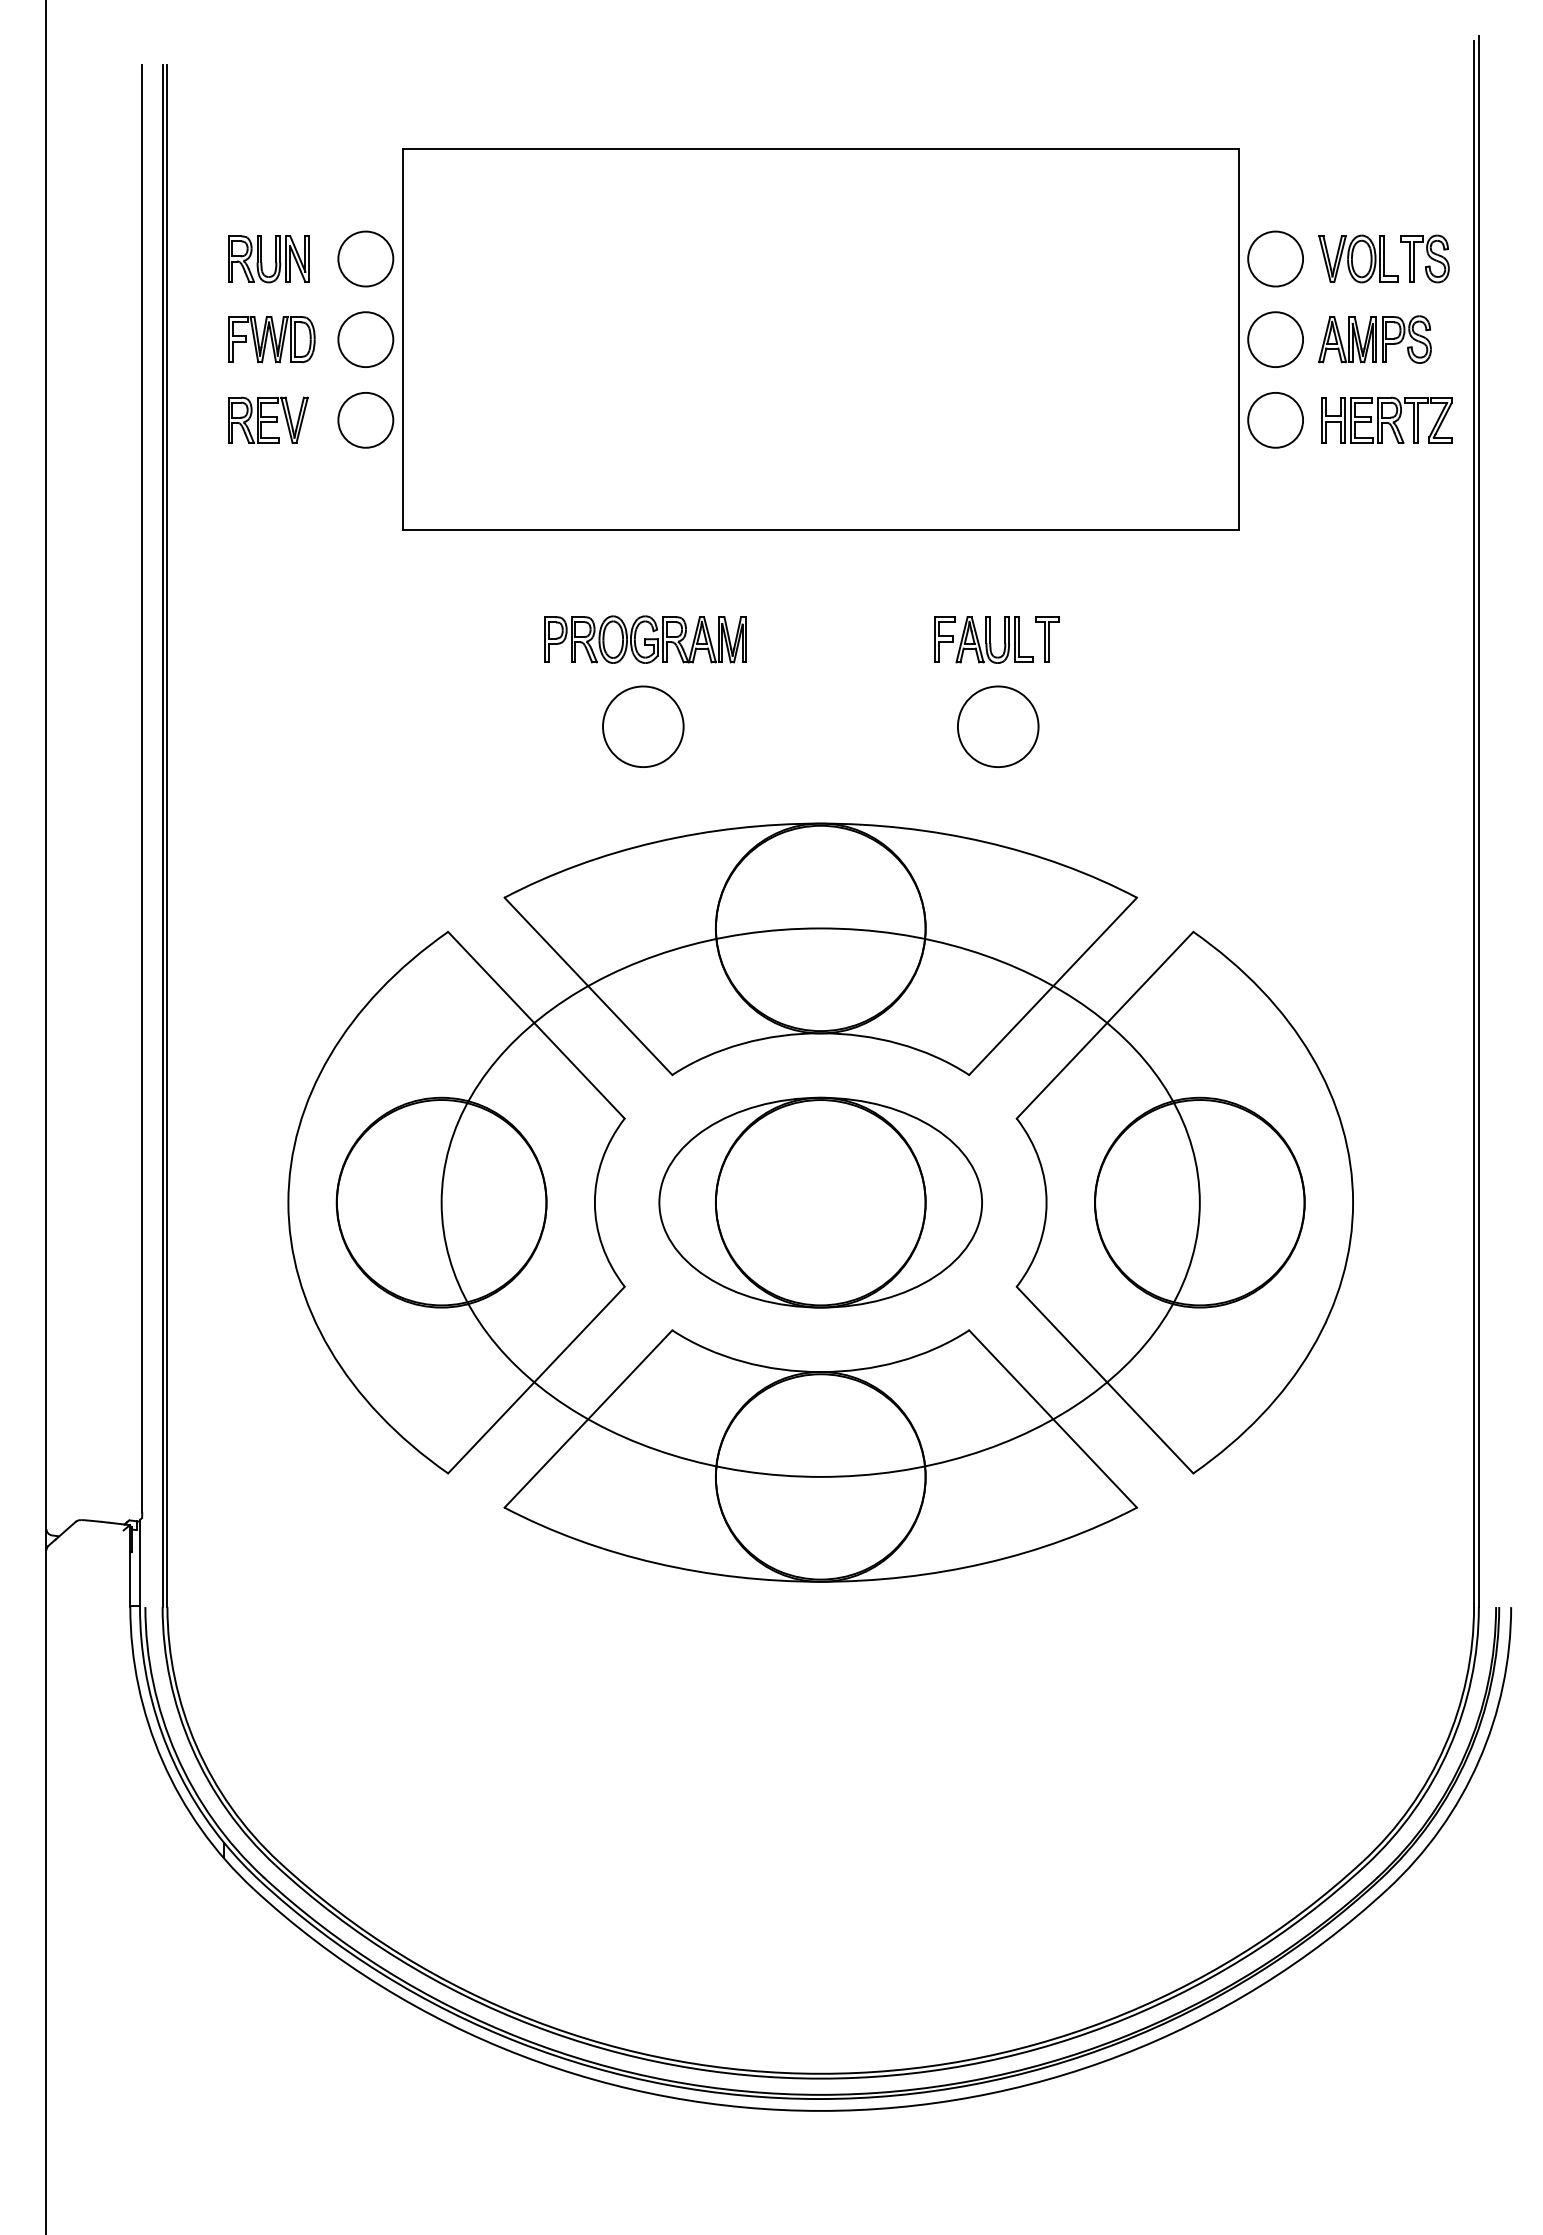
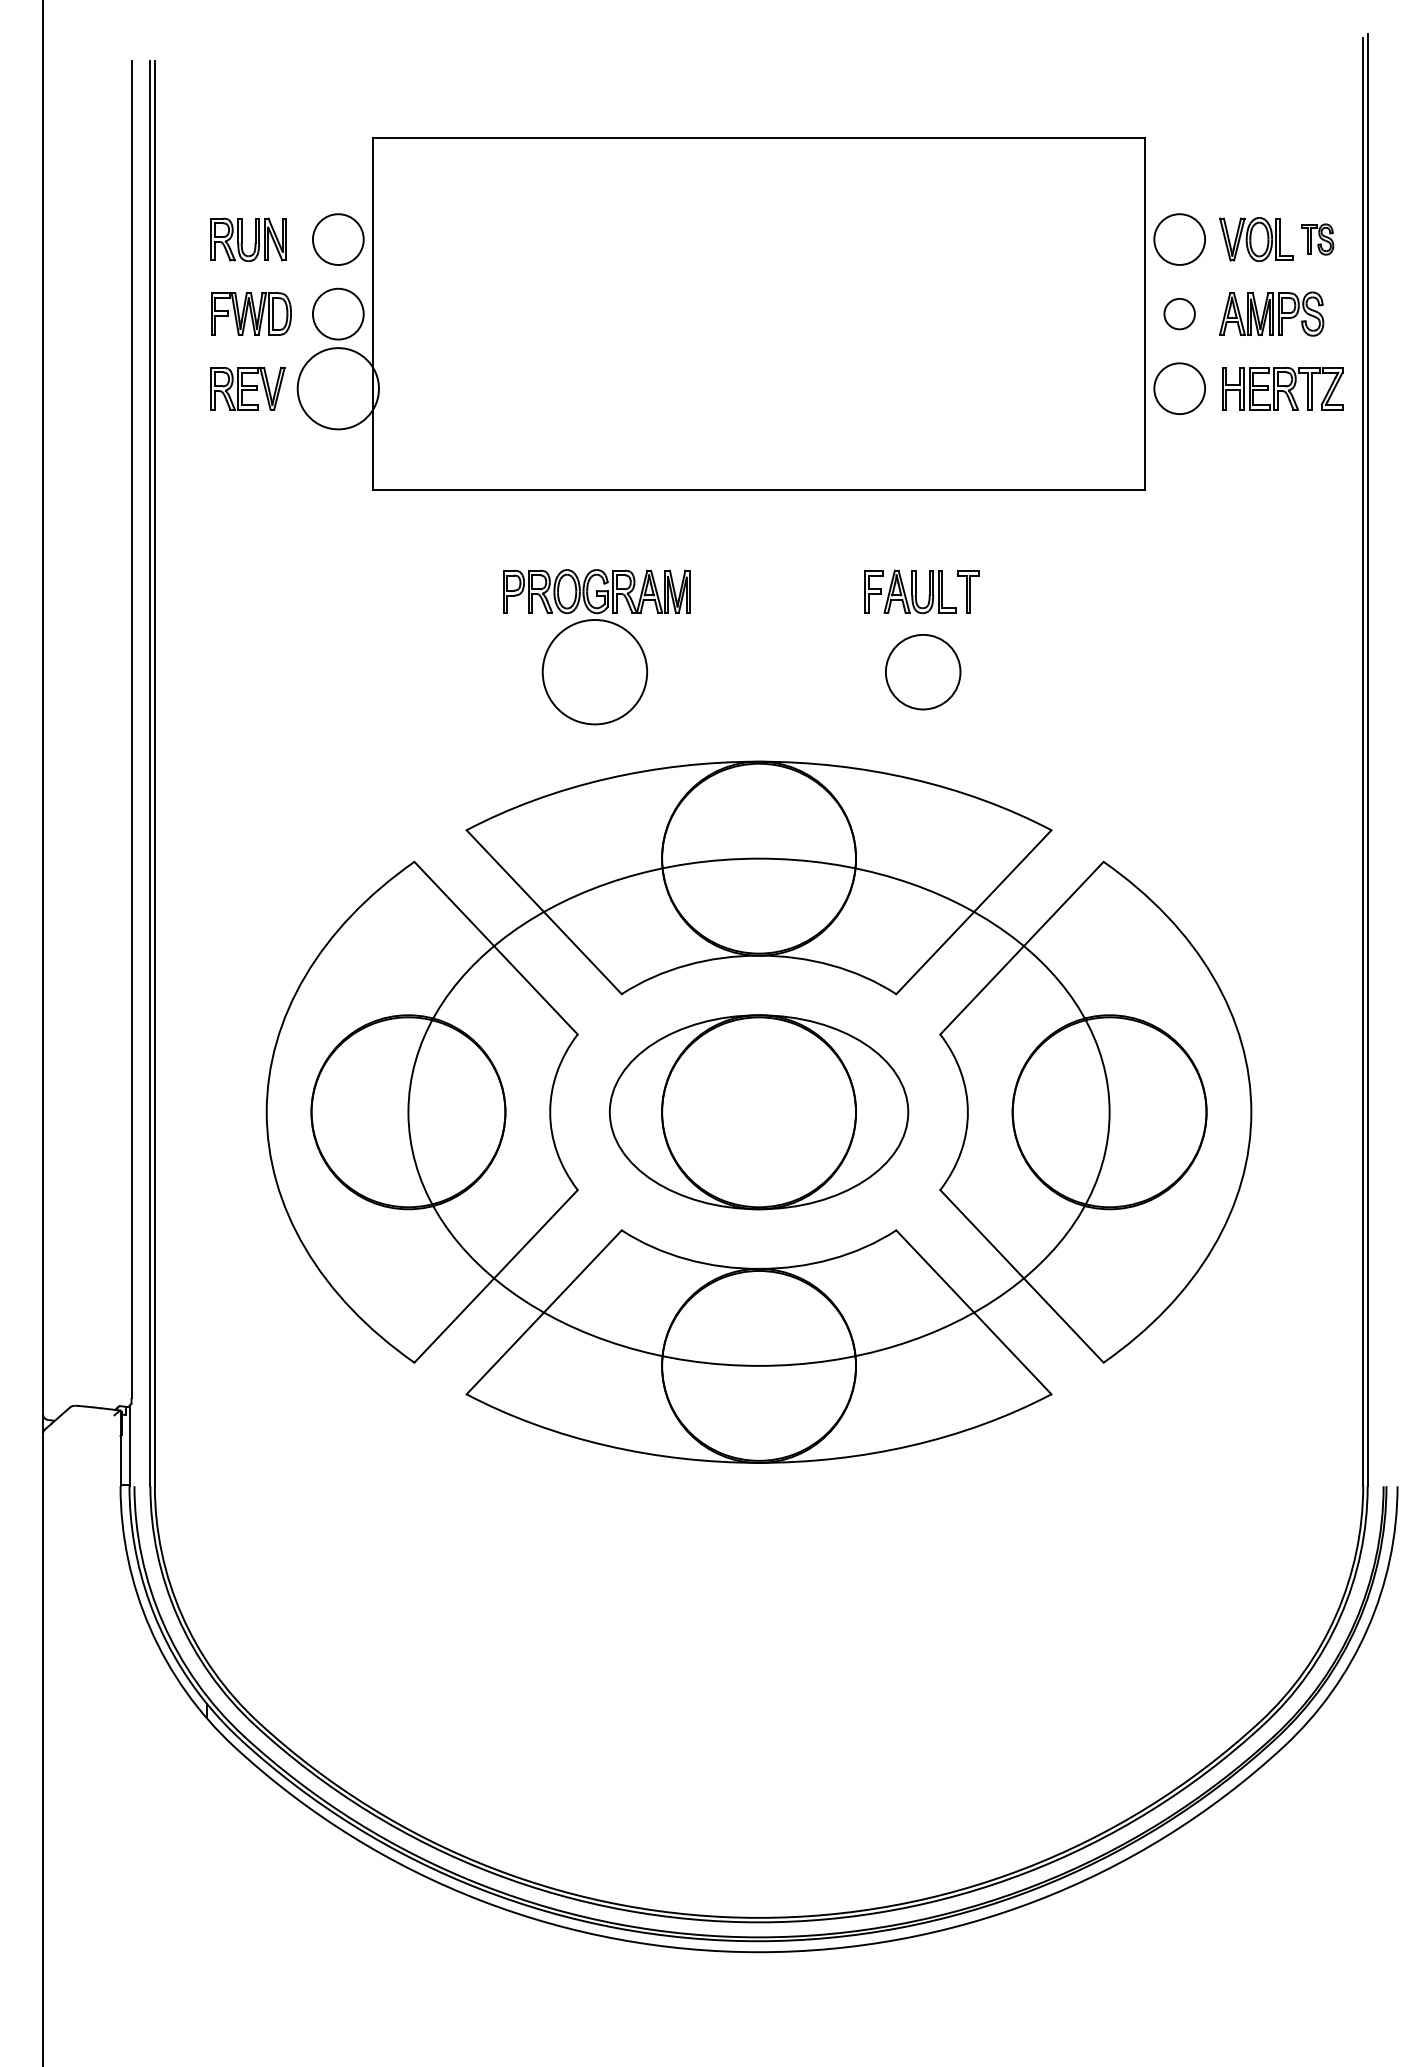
part: (1424, 258) -> (1317, 239), size x0.7
circle: (1275, 339) -> (1179, 314), size x0.6
circle: (365, 419) -> (338, 387), size x1.6
circle: (643, 726) -> (595, 671), size x1.4

